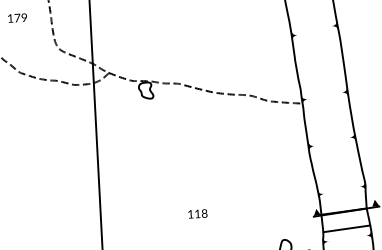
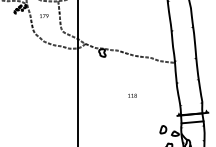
text: (197, 213) -> (132, 95), moved

